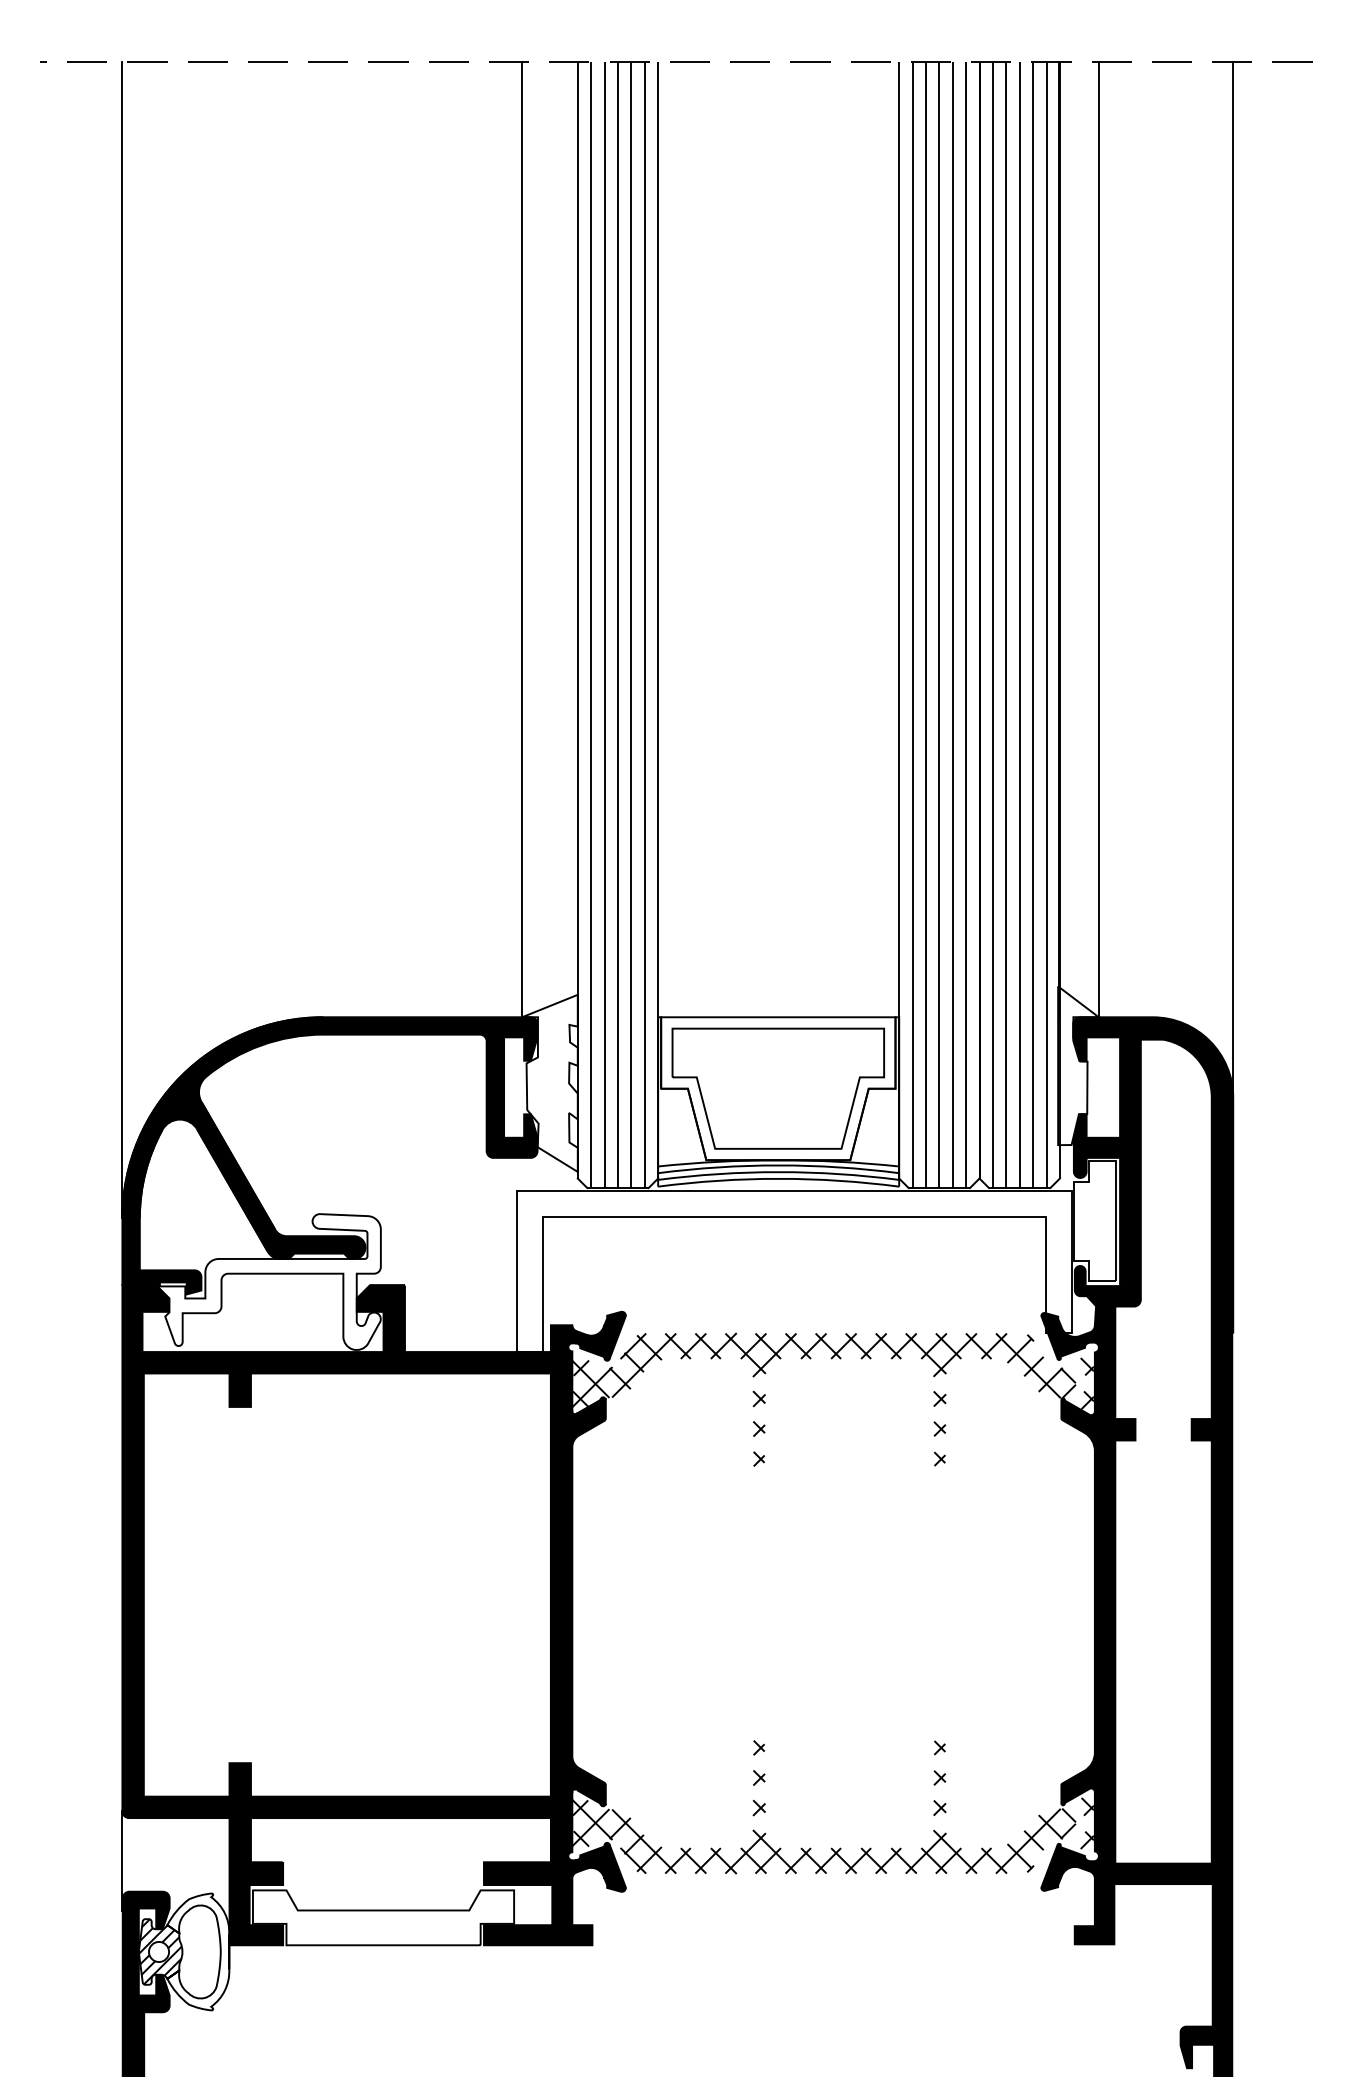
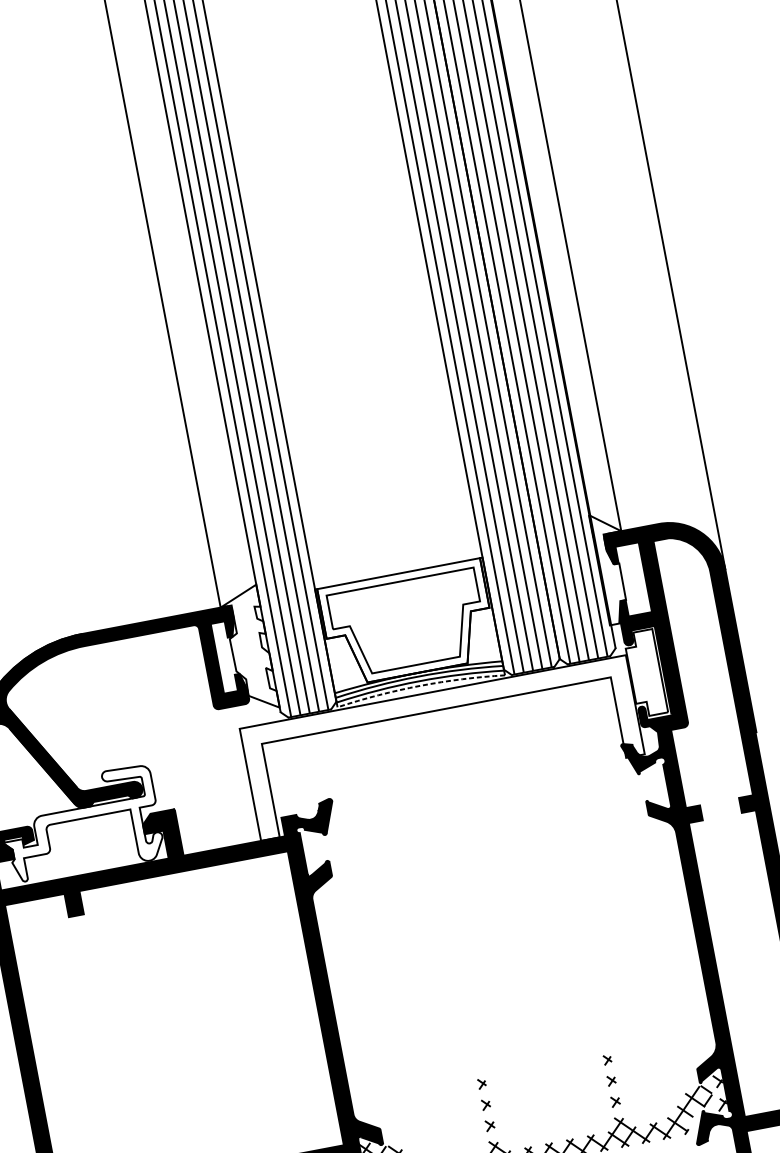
arc: (778, 1178) -> (420, 685), solid -> dashed
hatch: (832, 1399) -> (486, 832), removed

